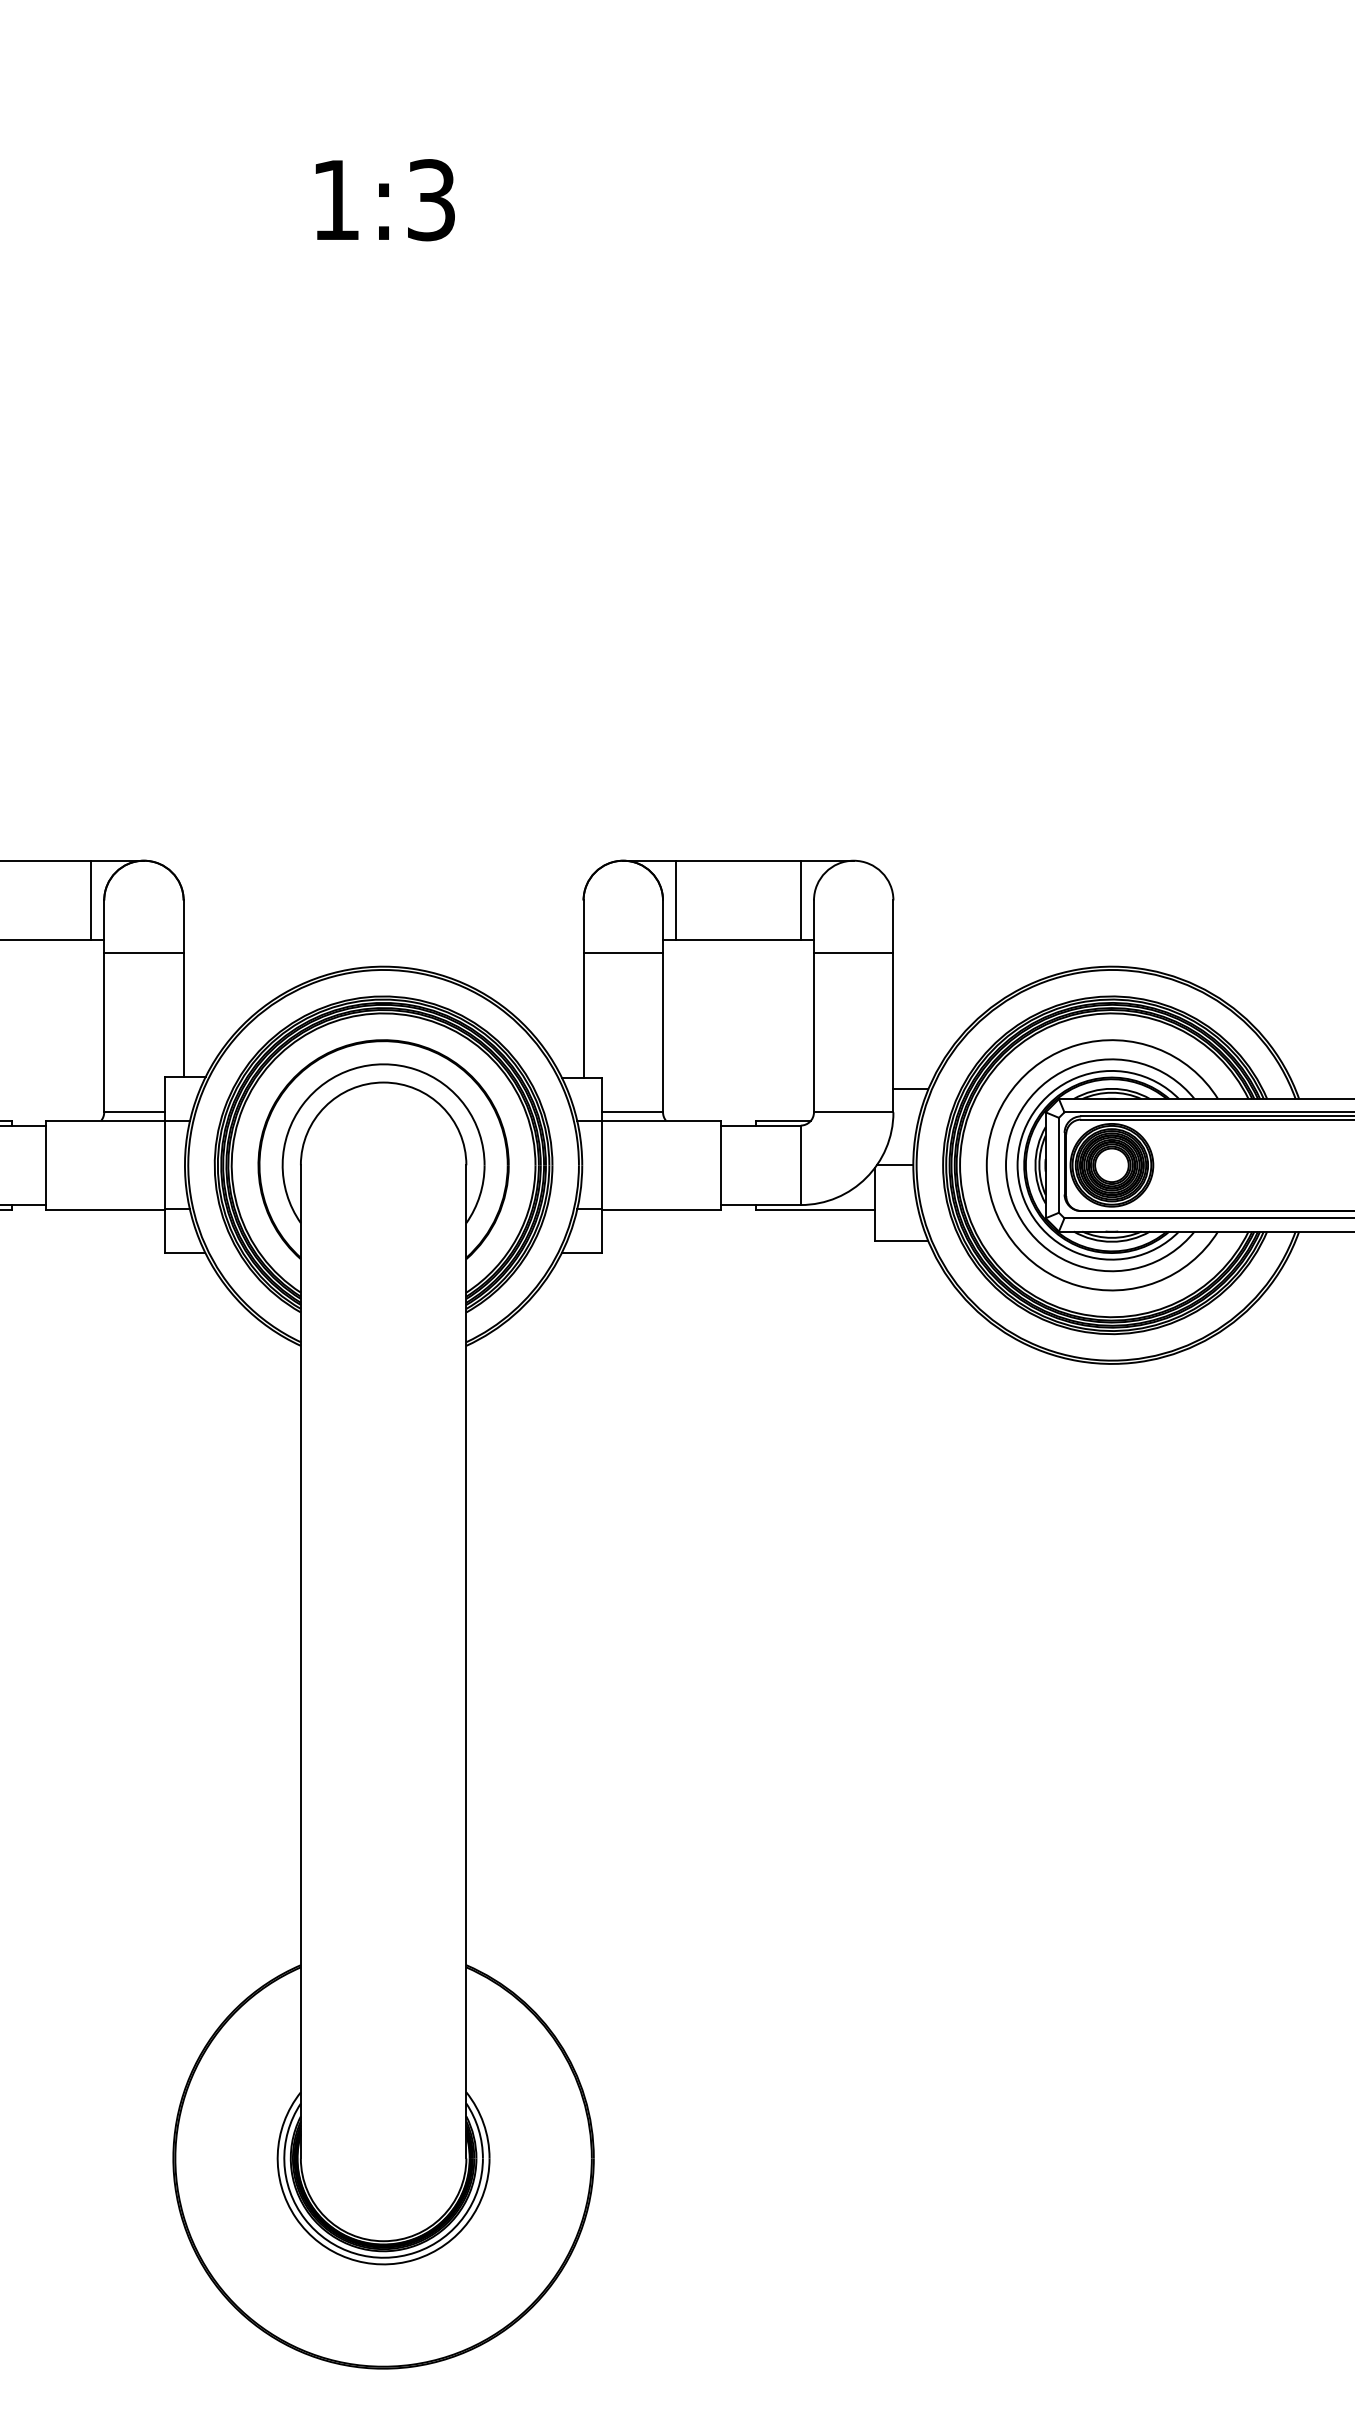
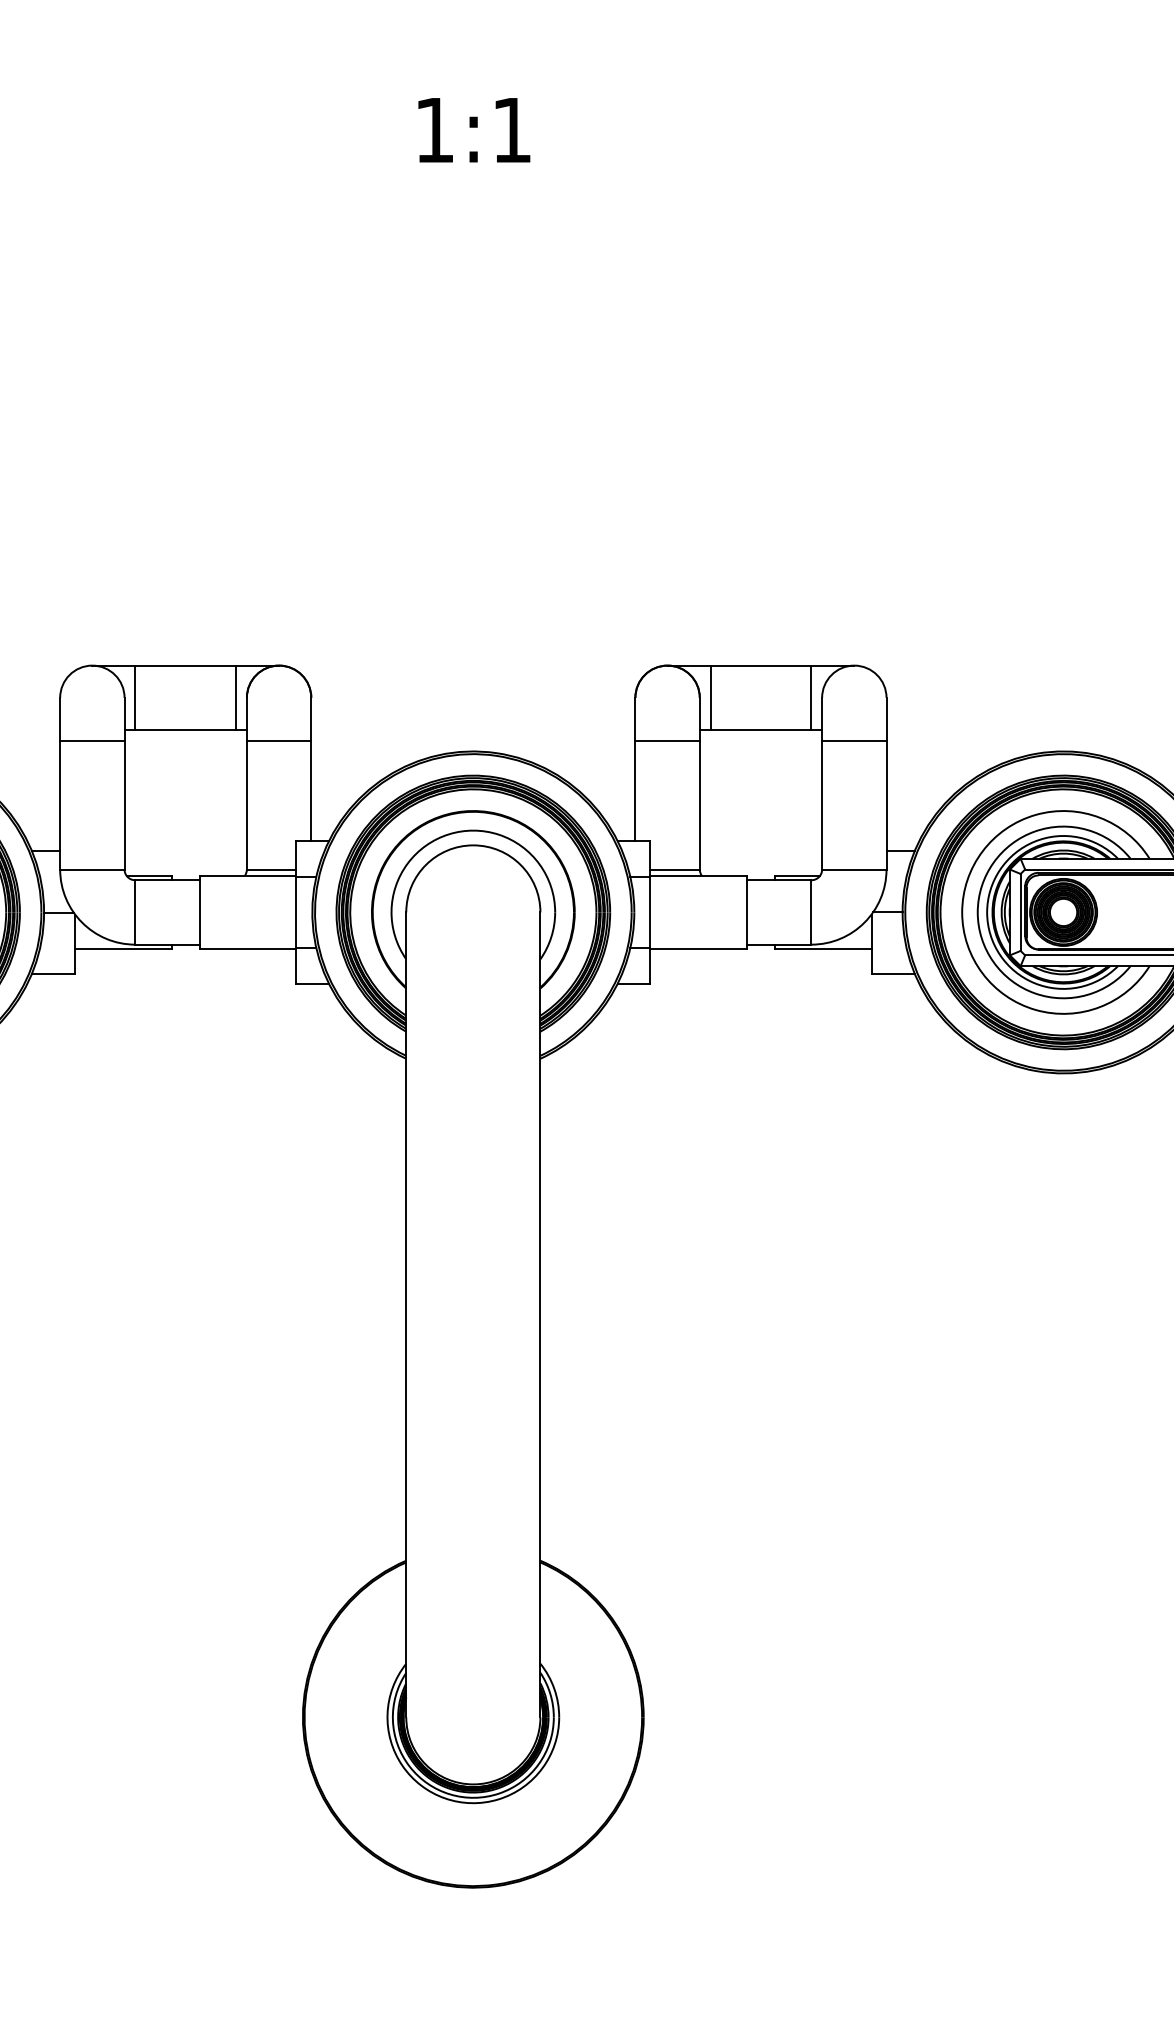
text: (431, 200) -> (512, 130), 1:3 -> 1:1

